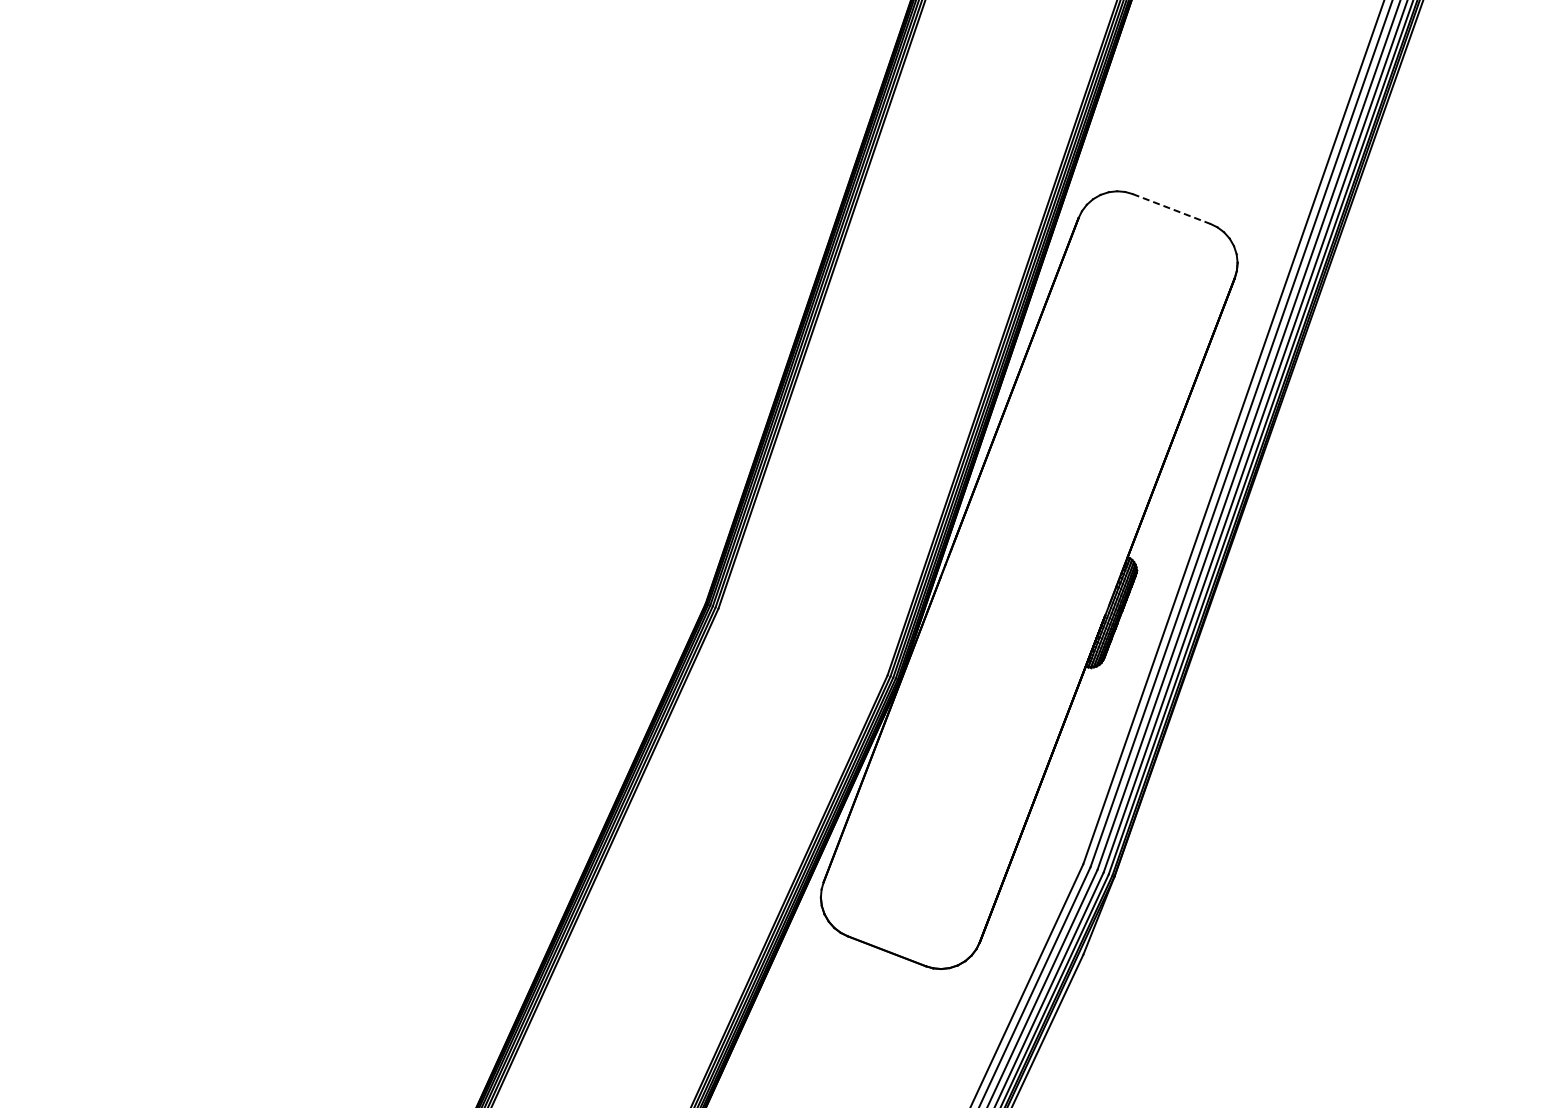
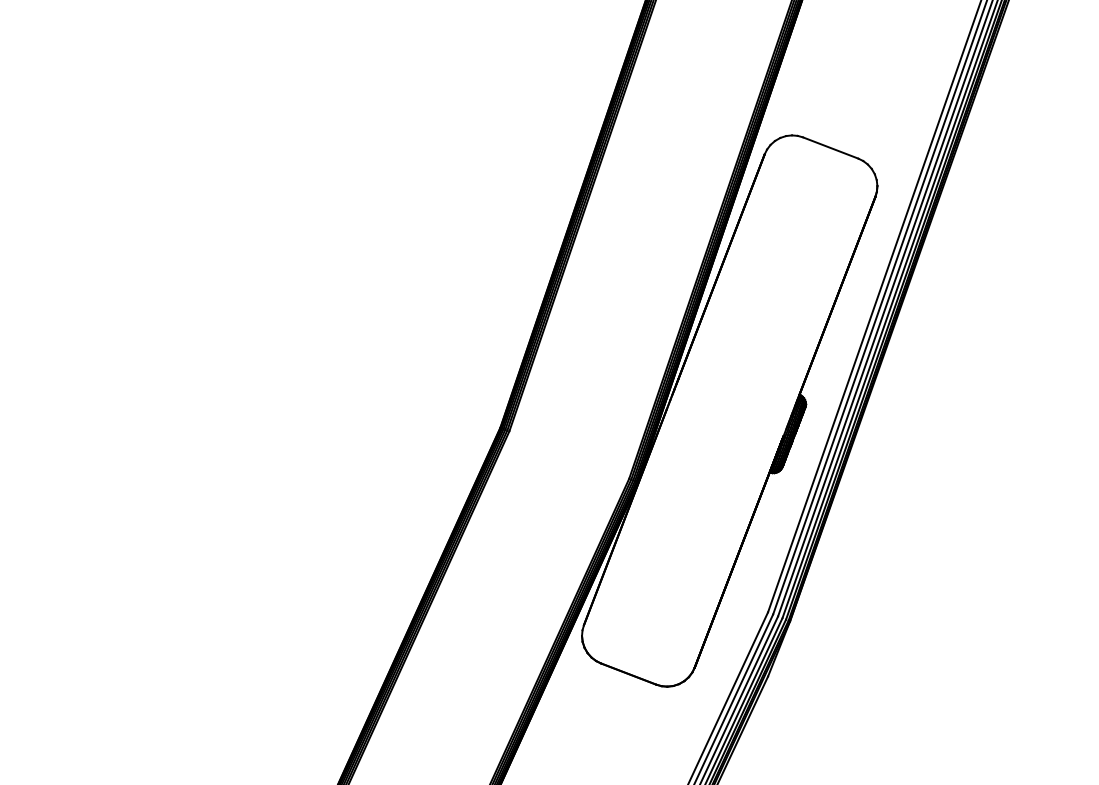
line: (1171, 209) -> (830, 148), dashed -> solid

